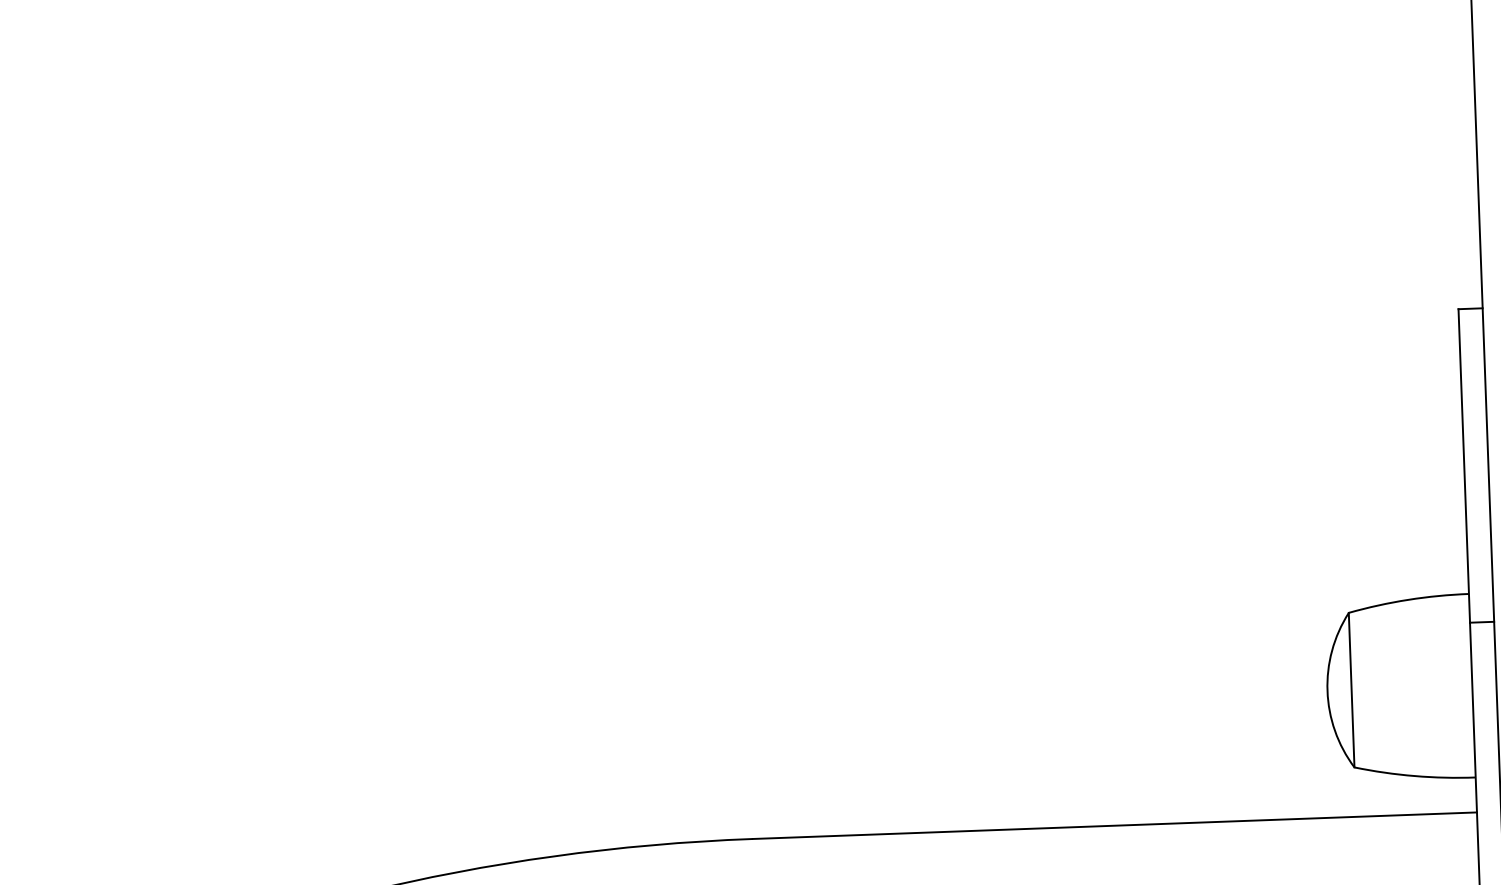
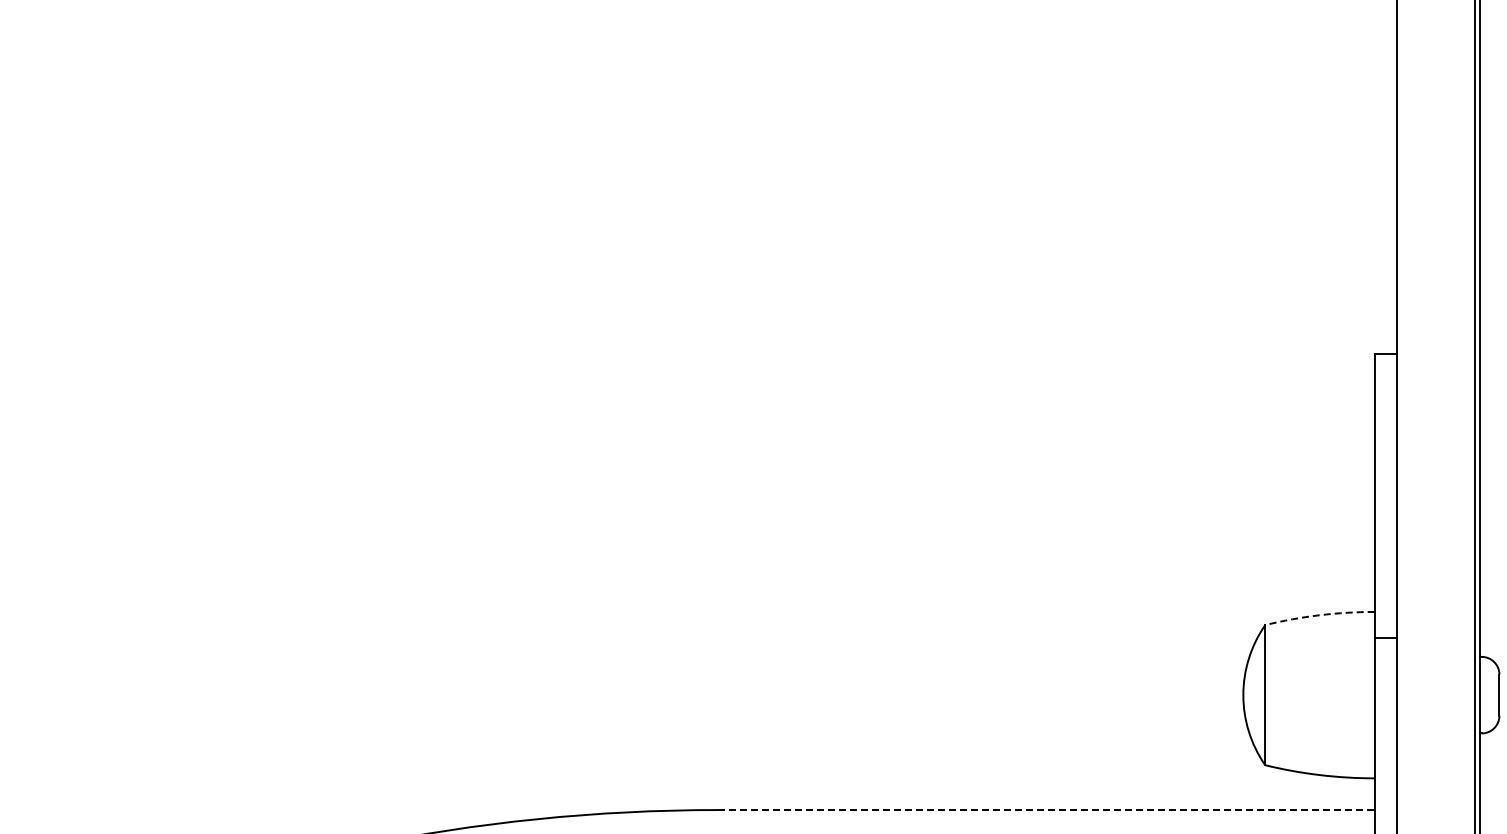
arc: (1408, 600) -> (1319, 615), solid -> dashed
line: (1115, 826) -> (1046, 810), solid -> dashed

